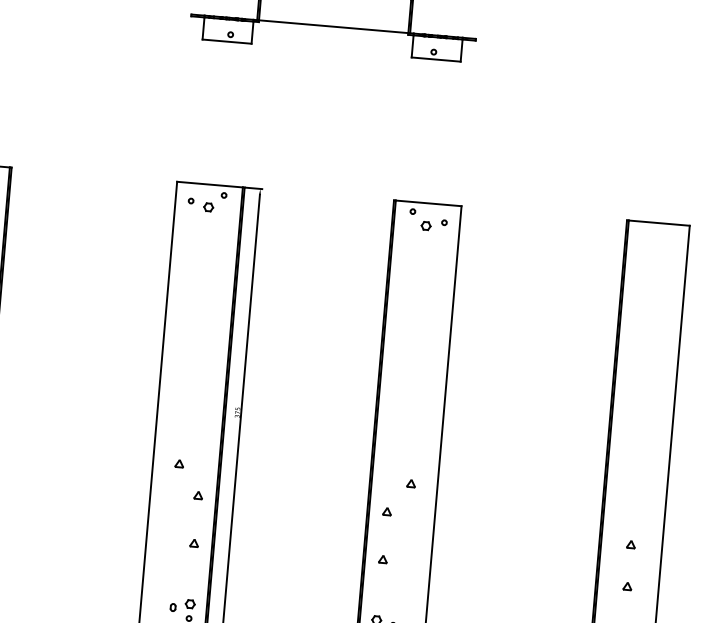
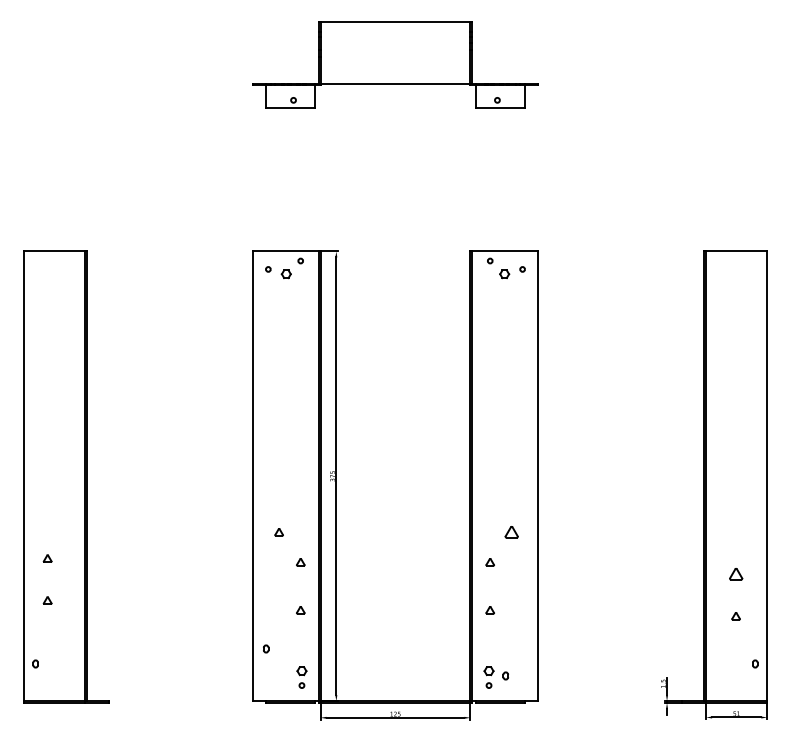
part: (410, 483) -> (511, 532), size x1.6
part: (630, 544) -> (735, 574), size x1.6
part: (173, 607) -> (266, 648), moved

